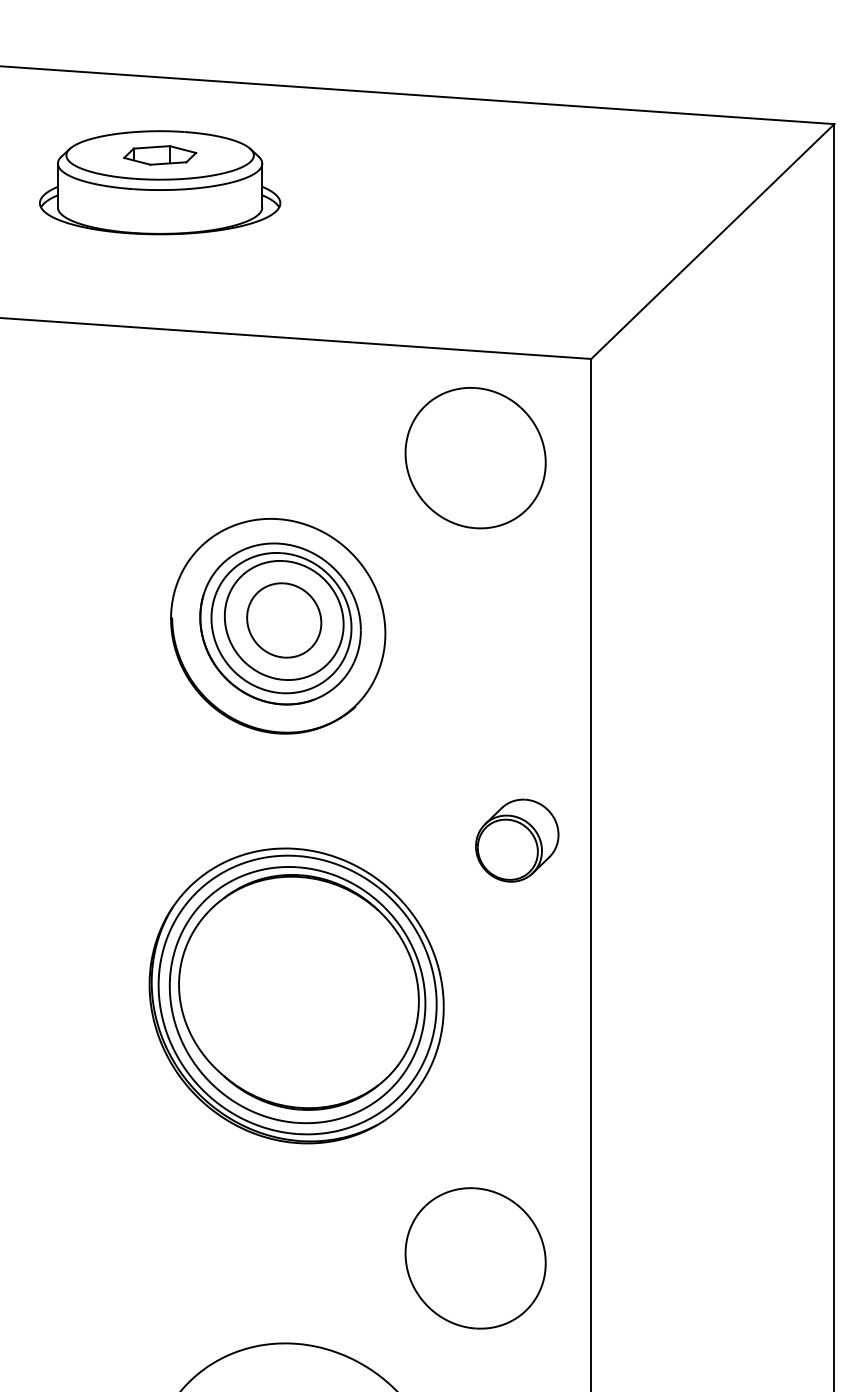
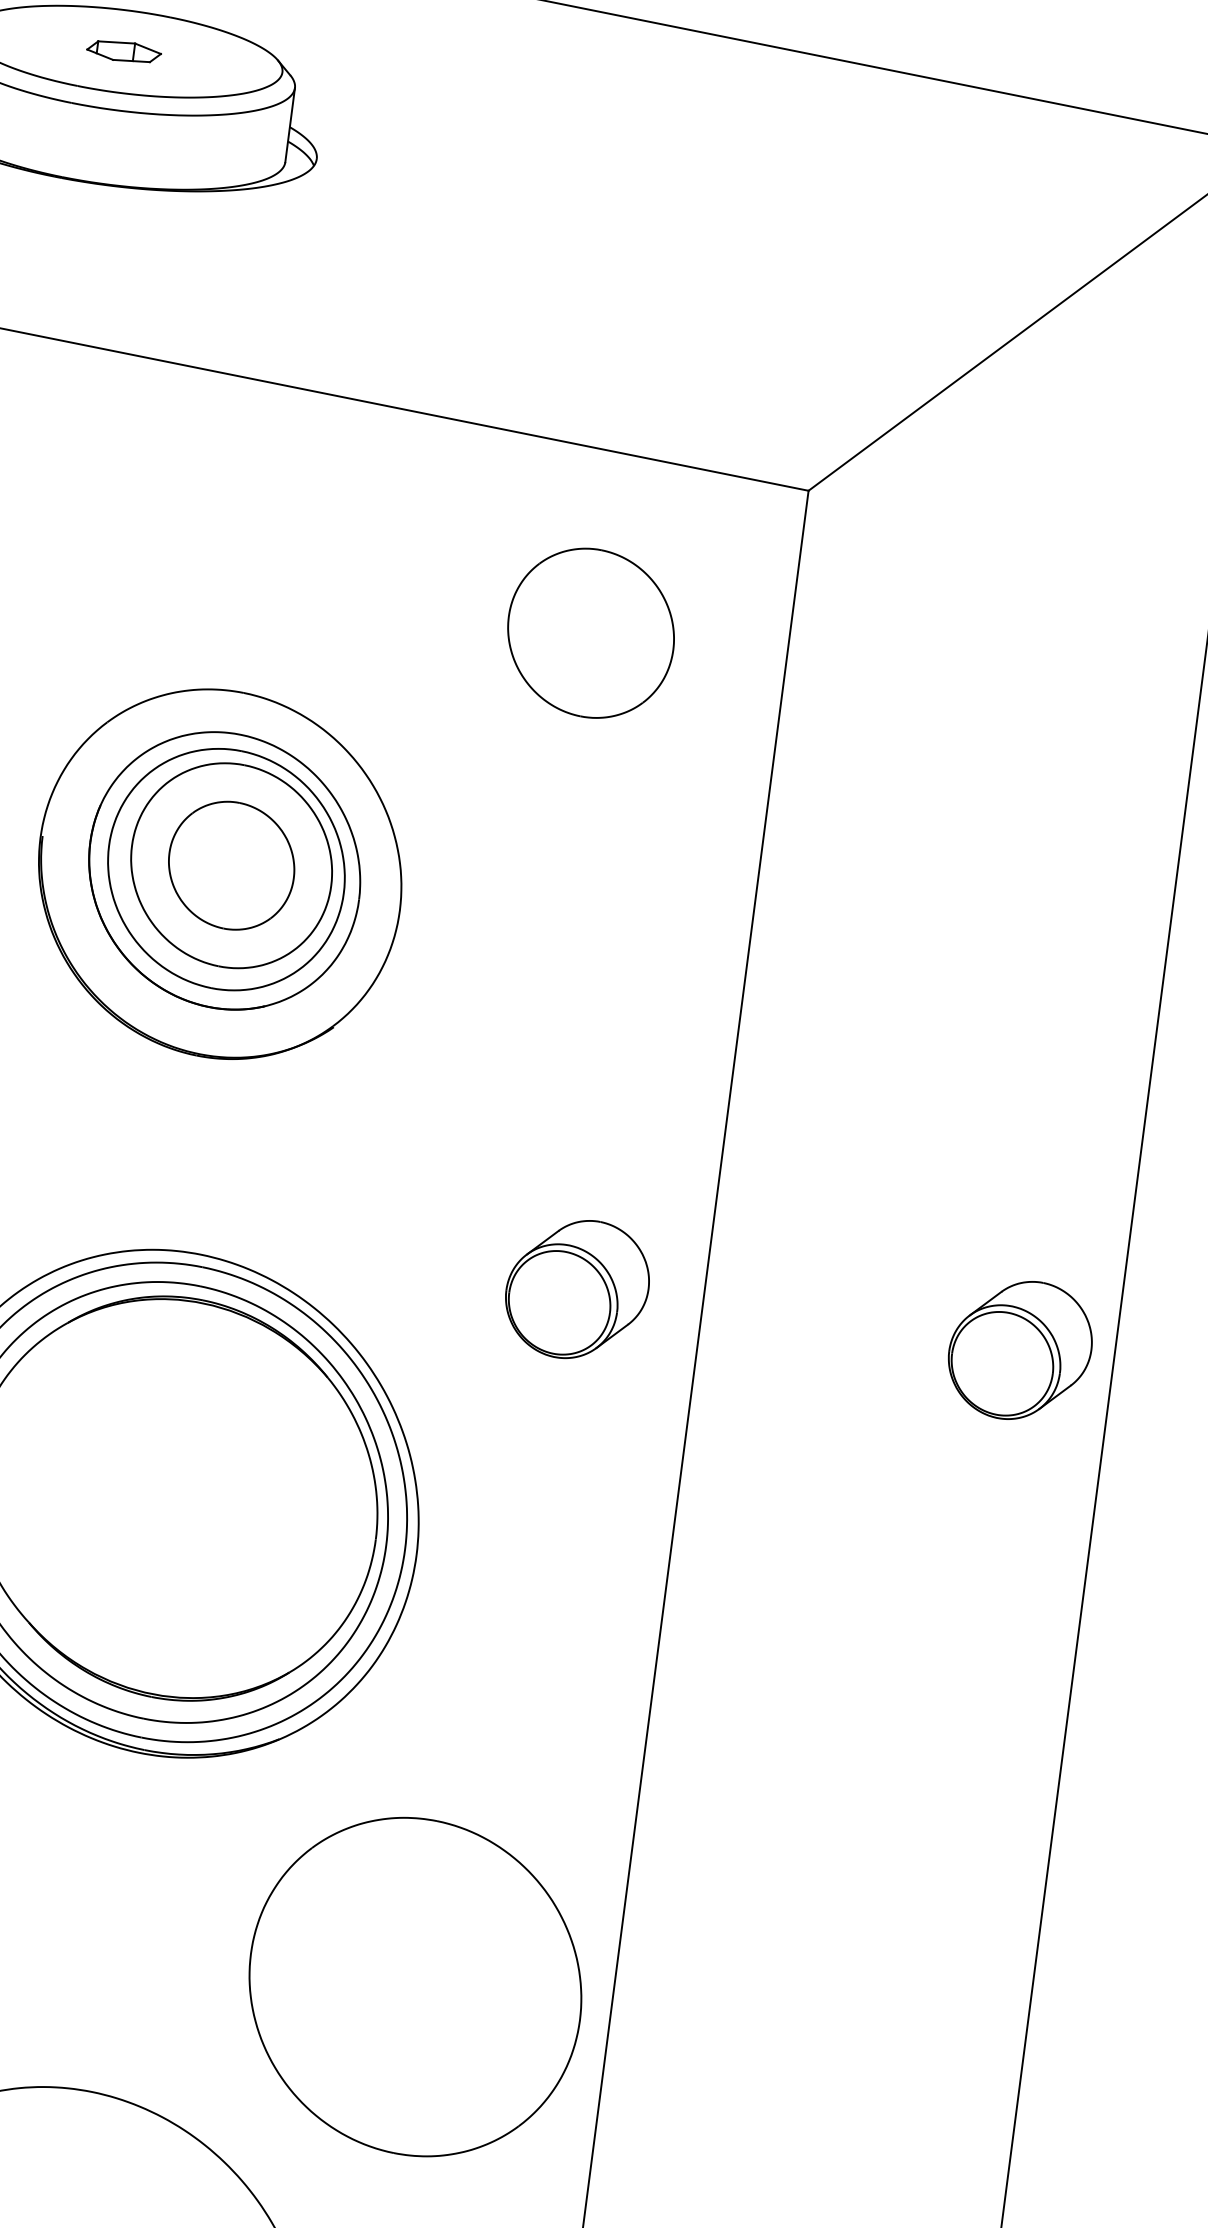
part: (160, 155) -> (124, 51), size x0.6
part: (475, 458) -> (590, 633), size x0.7
part: (779, 842) -> (1020, 1350), added
part: (475, 1258) -> (415, 1987), size x1.4

